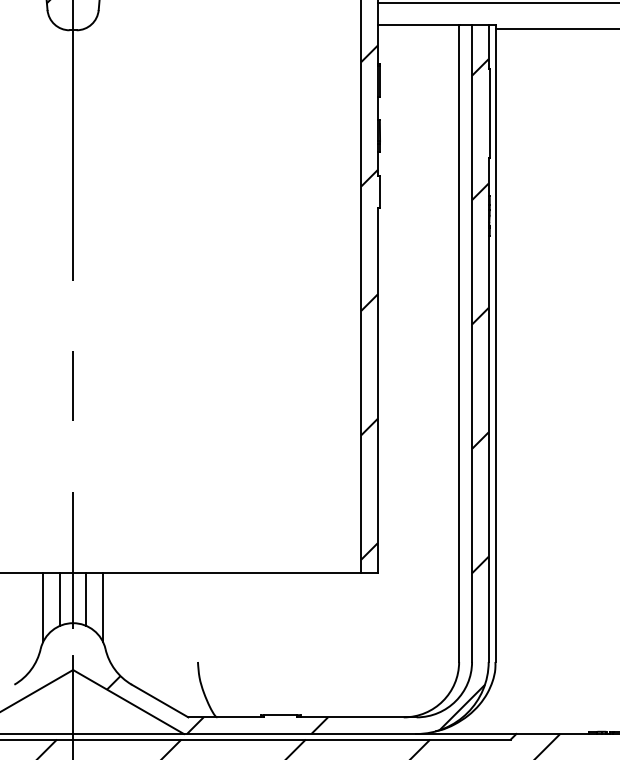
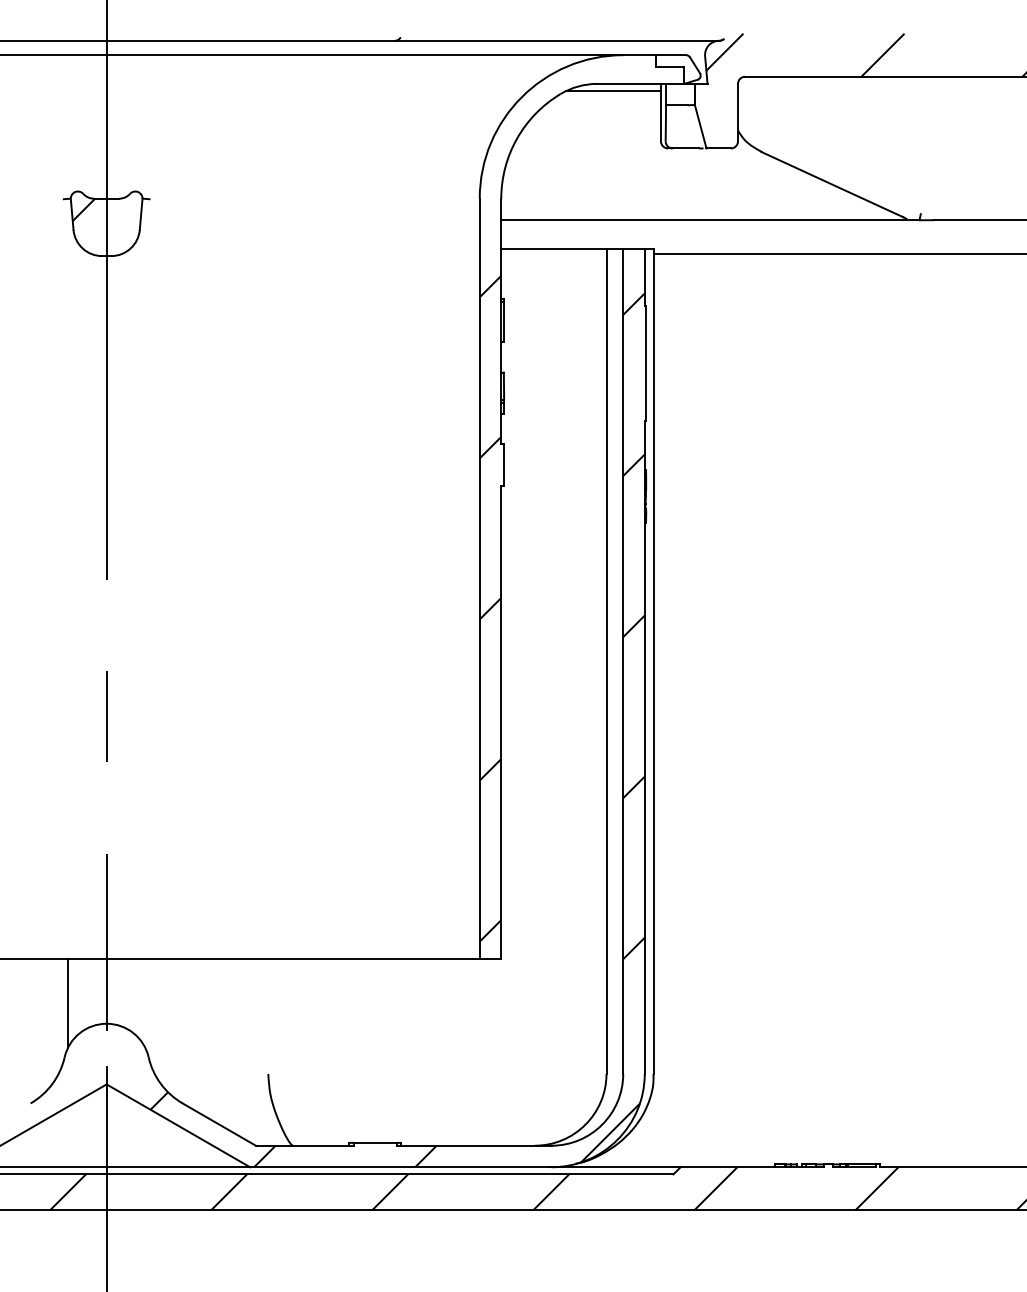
line: (59, 599) -> (89, 993), removed
line: (86, 599) -> (123, 993), removed
line: (103, 607) -> (145, 1003), removed

